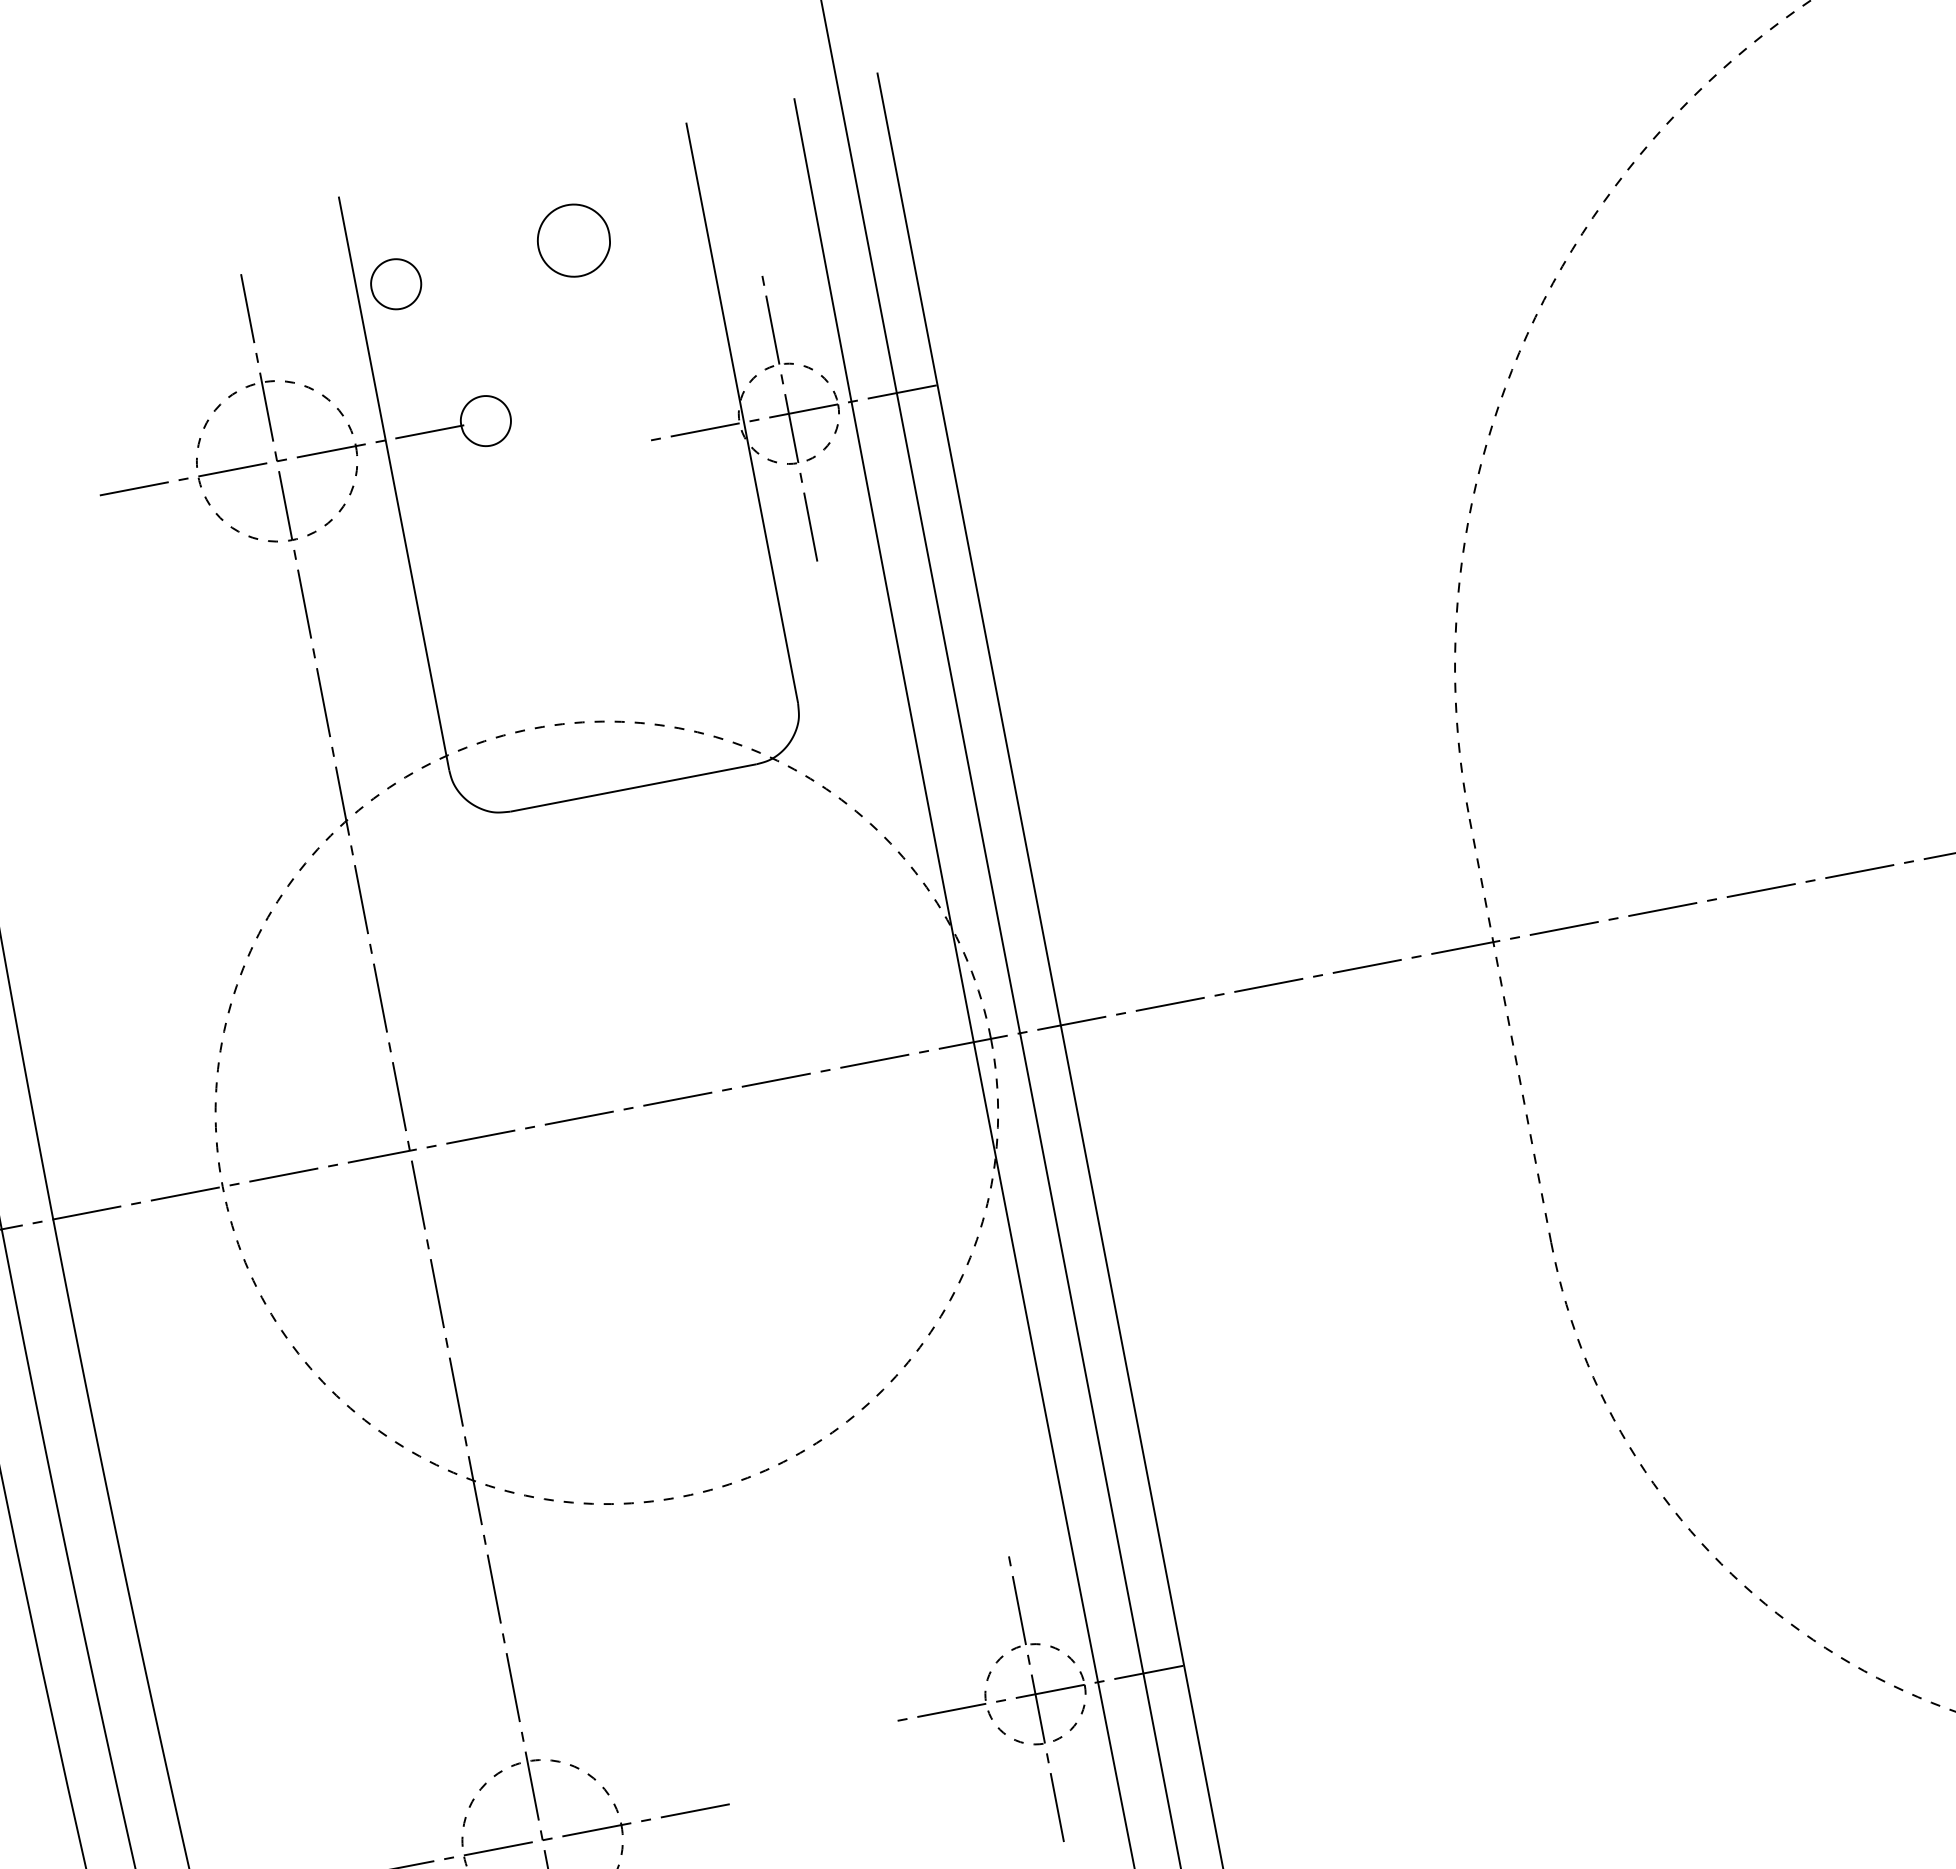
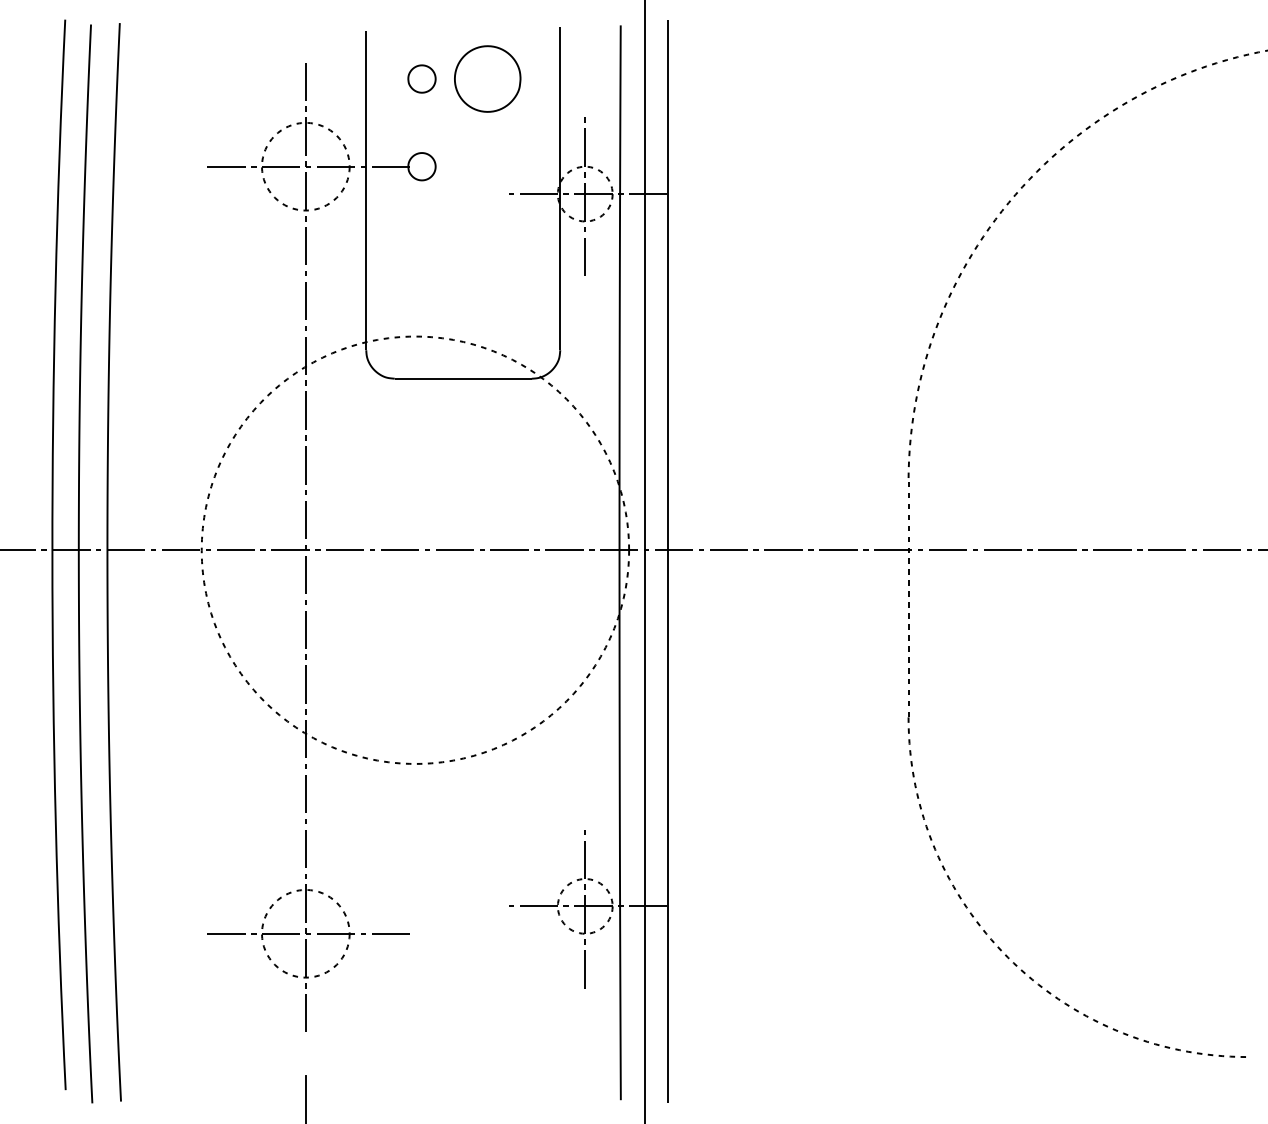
part: (573, 239) -> (487, 78), size x1.67
part: (395, 283) -> (421, 78), moved

